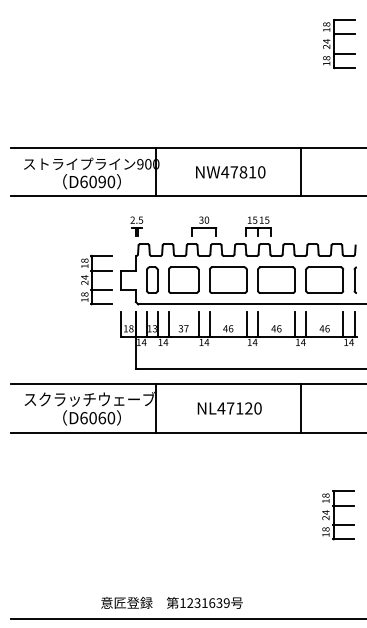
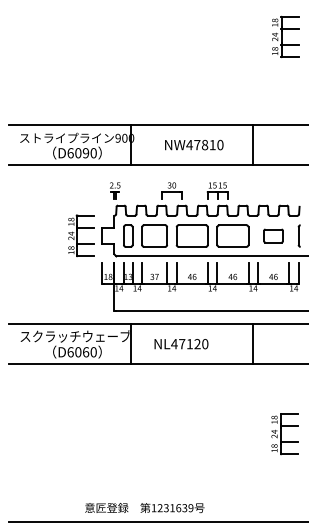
part: (324, 279) -> (273, 235), size x0.6
text: (229, 408) -> (181, 344), moved

